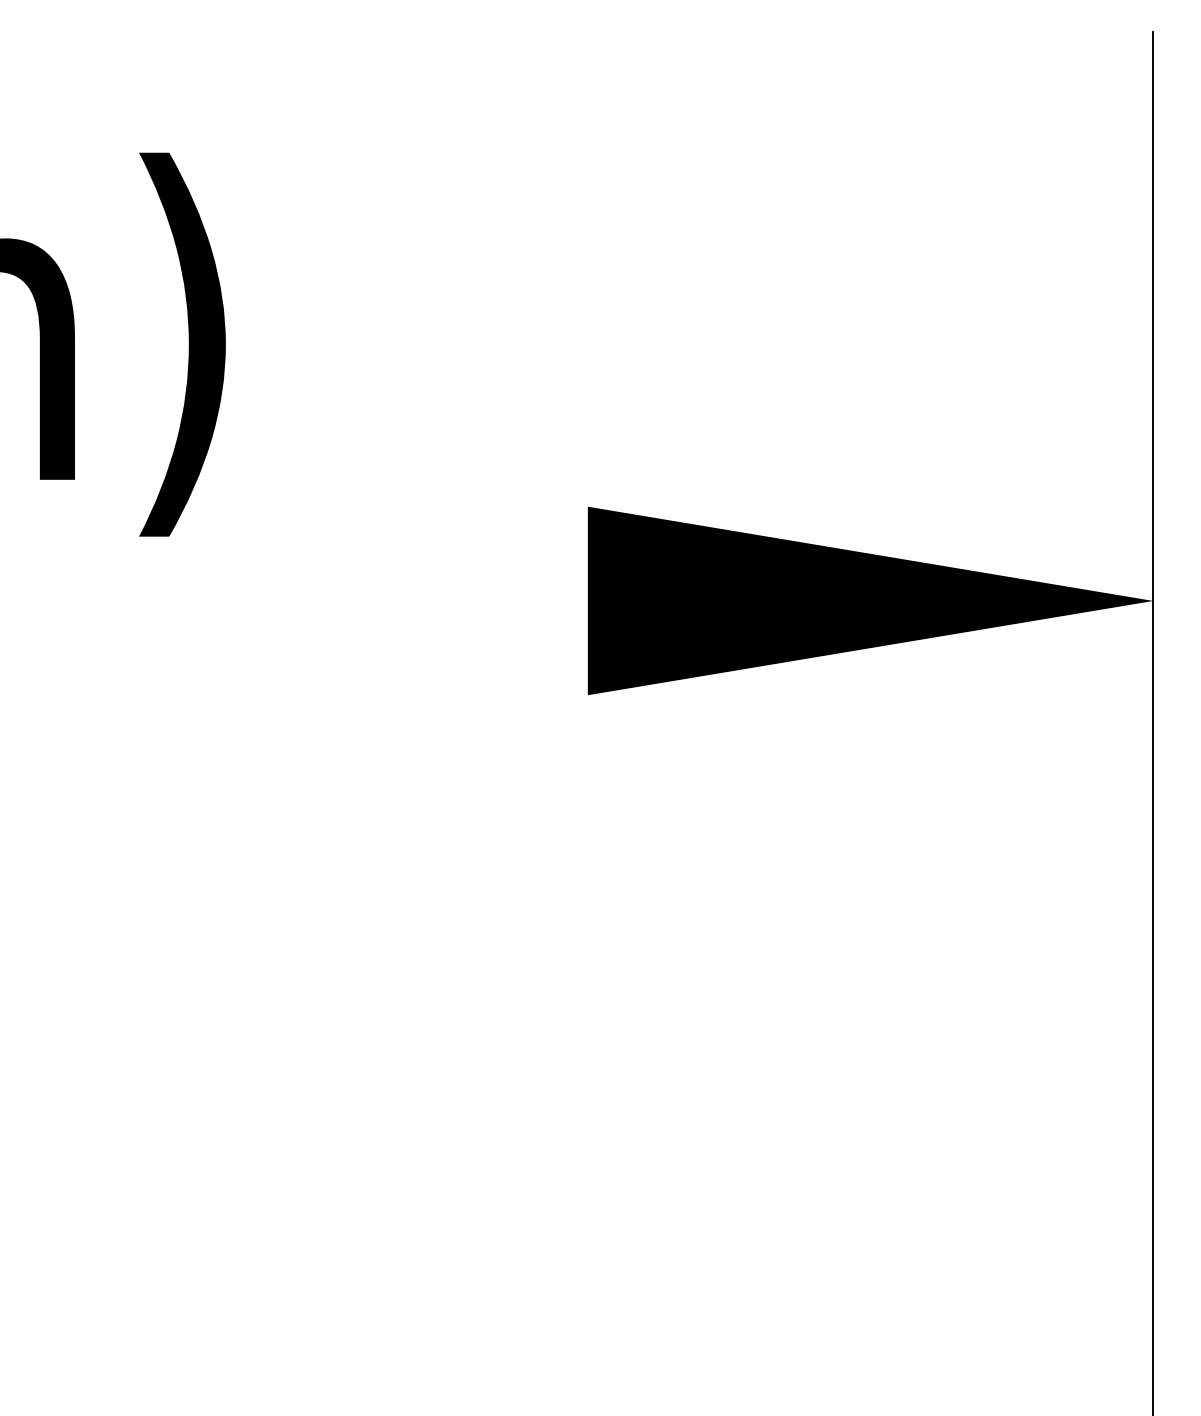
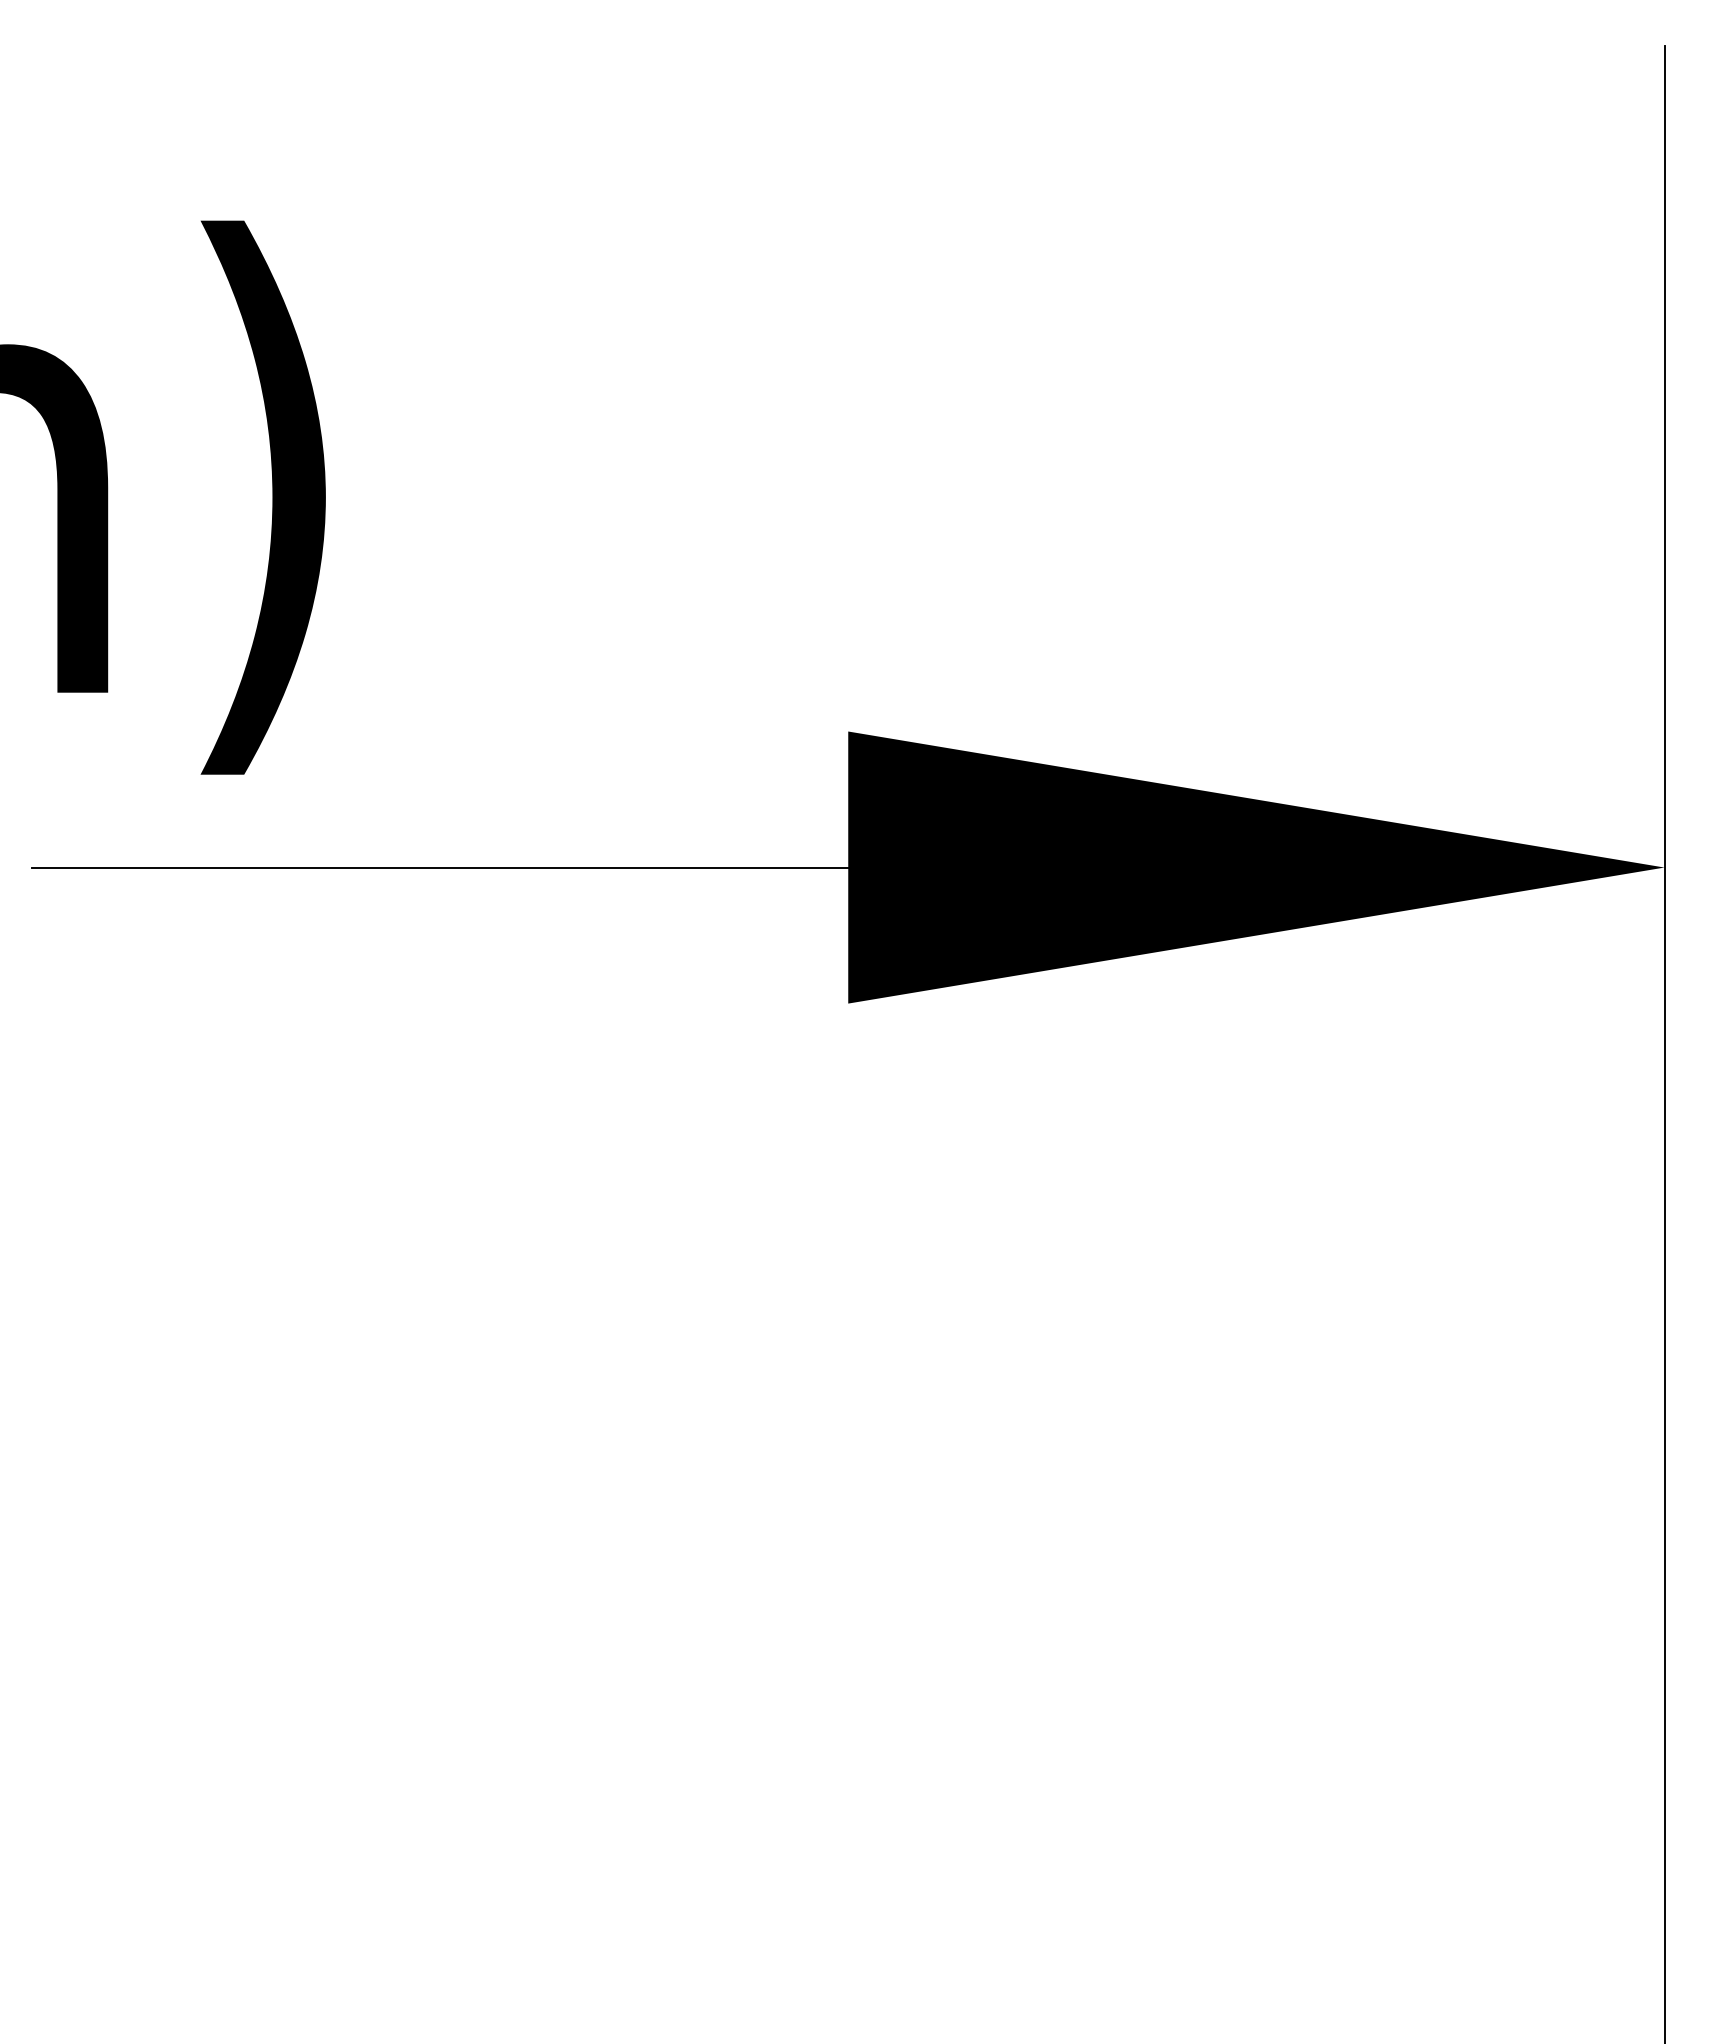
line: (304, 600) -> (439, 866), added

